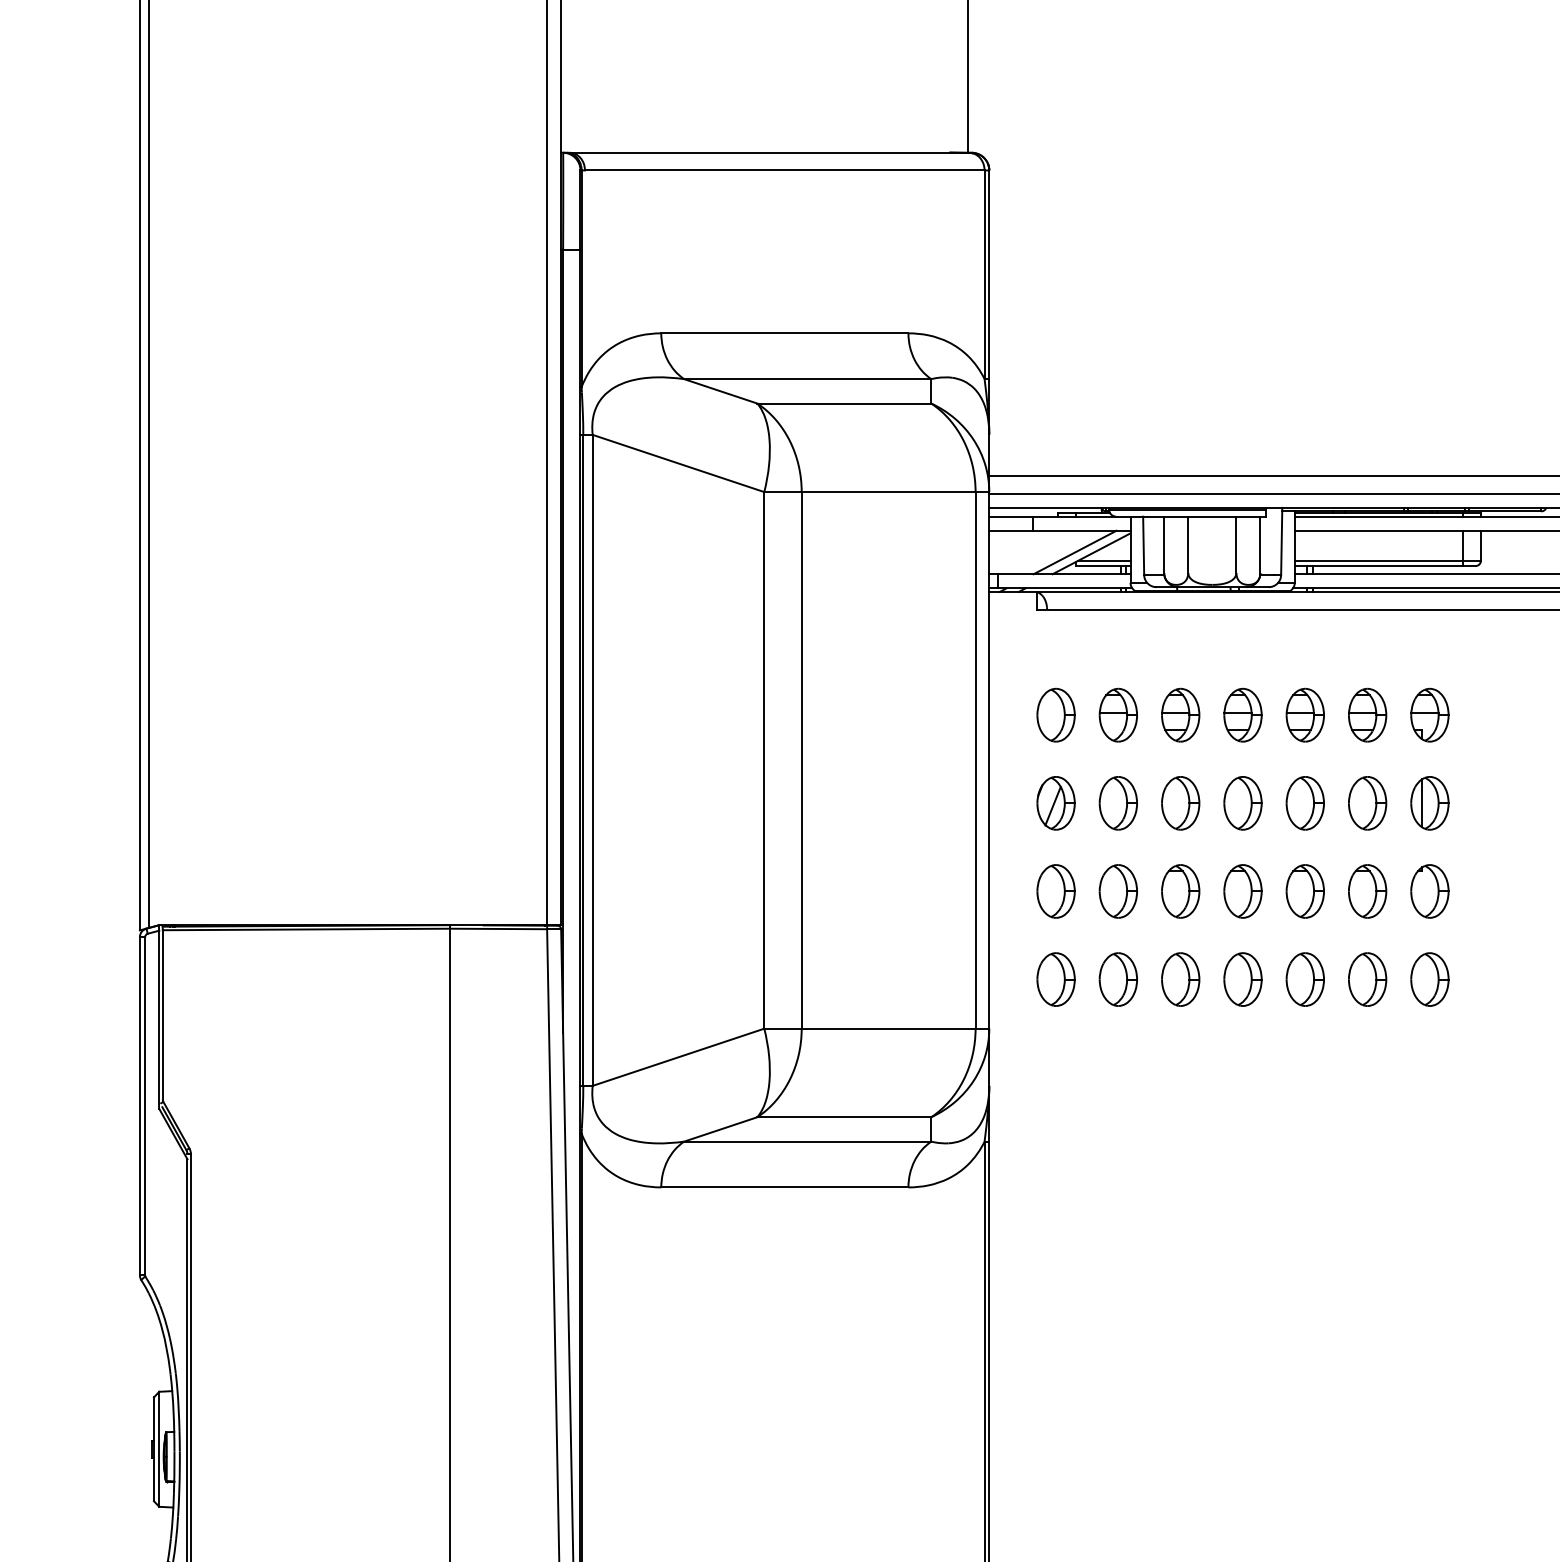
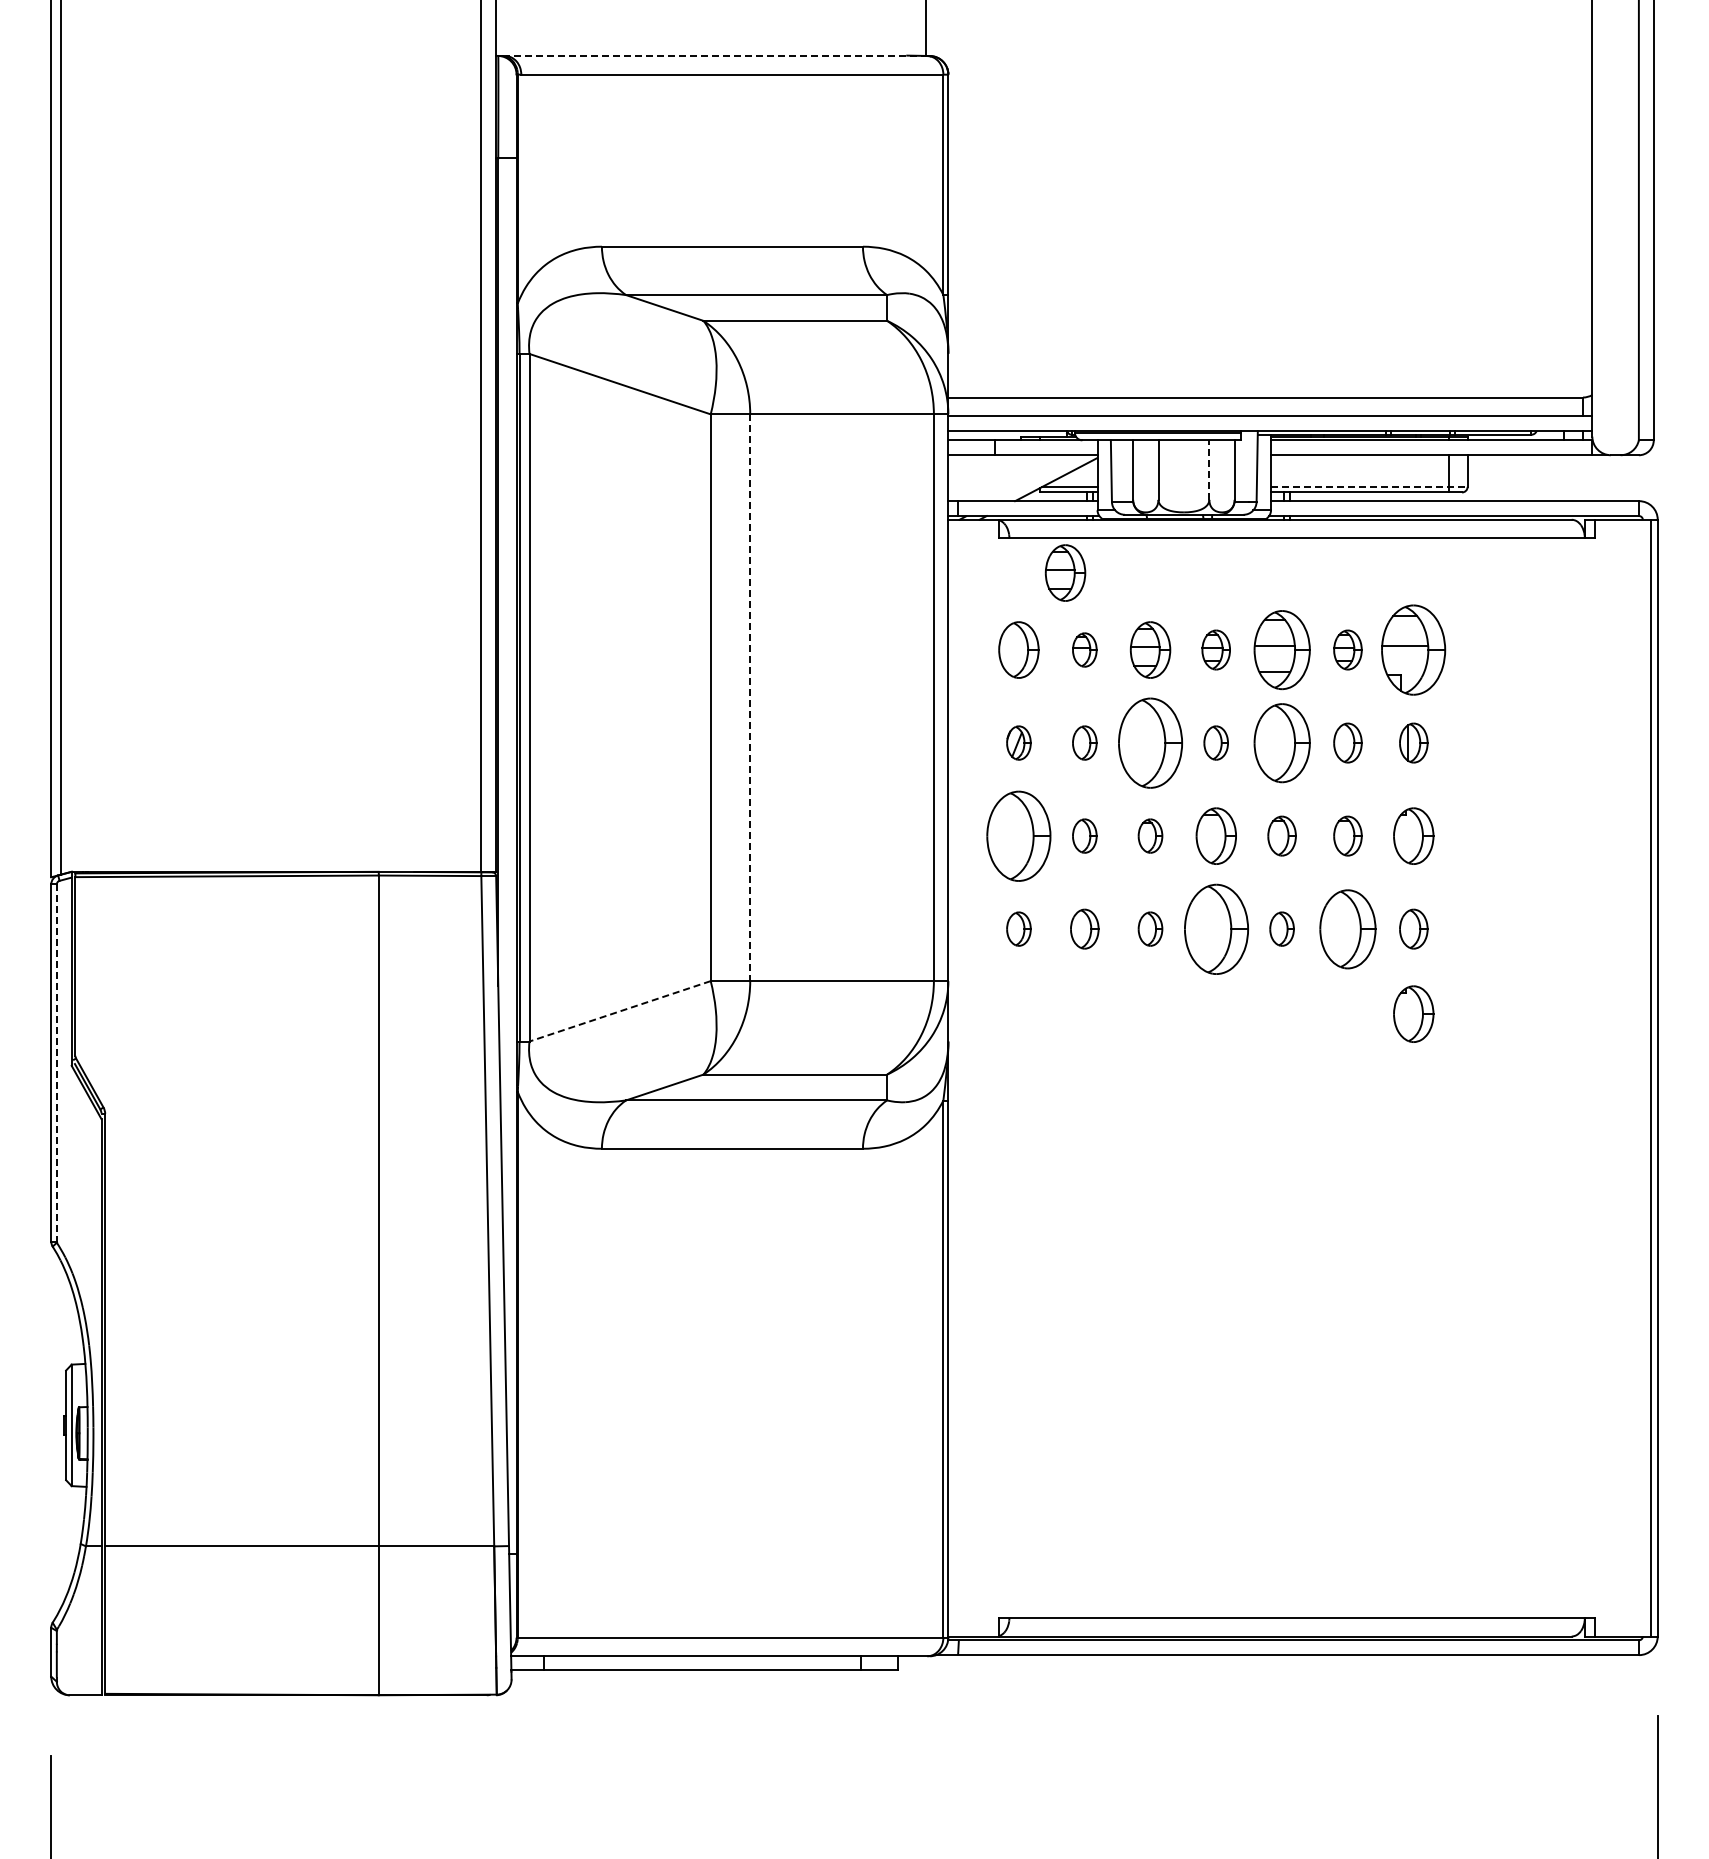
line: (769, 153) -> (716, 56), solid -> dashed
line: (1236, 545) -> (1209, 470), solid -> dashed
line: (1074, 552) -> (1038, 478), removed
line: (1388, 560) -> (1369, 486), solid -> dashed
part: (1100, 641) -> (1065, 572), added
part: (1118, 714) -> (1084, 649), size x0.6
part: (1242, 714) -> (1215, 649), size x0.7
part: (1304, 714) -> (1281, 649), size x1.4
part: (1367, 714) -> (1347, 649), size x0.7
part: (1429, 714) -> (1413, 649), size x1.6
line: (801, 761) -> (750, 698), solid -> dashed
part: (1055, 802) -> (1018, 742), size x0.6
part: (1118, 802) -> (1084, 742), size x0.6
part: (1180, 802) -> (1150, 742), size x1.6
part: (1242, 802) -> (1215, 742), size x0.6
part: (1304, 802) -> (1281, 742), size x1.4
part: (1367, 802) -> (1347, 742), size x0.7
part: (1429, 802) -> (1413, 742), size x0.7
part: (1055, 890) -> (1018, 835), size x1.6
part: (1118, 890) -> (1084, 835), size x0.6
part: (1180, 890) -> (1150, 835), size x0.6
part: (1304, 890) -> (1281, 835), size x0.7
part: (1367, 890) -> (1347, 835), size x0.7
part: (1055, 978) -> (1018, 928), size x0.6
part: (1118, 978) -> (1084, 928), size x0.7
part: (1180, 978) -> (1150, 928), size x0.6
part: (1242, 978) -> (1215, 928), size x1.6
part: (1304, 978) -> (1281, 928), size x0.6
part: (1367, 978) -> (1347, 928), size x1.4
part: (1429, 978) -> (1413, 928), size x0.7
line: (678, 1057) -> (620, 1011), solid -> dashed
part: (1429, 1059) -> (1413, 1013), added
line: (144, 1106) -> (56, 1063), solid -> dashed

